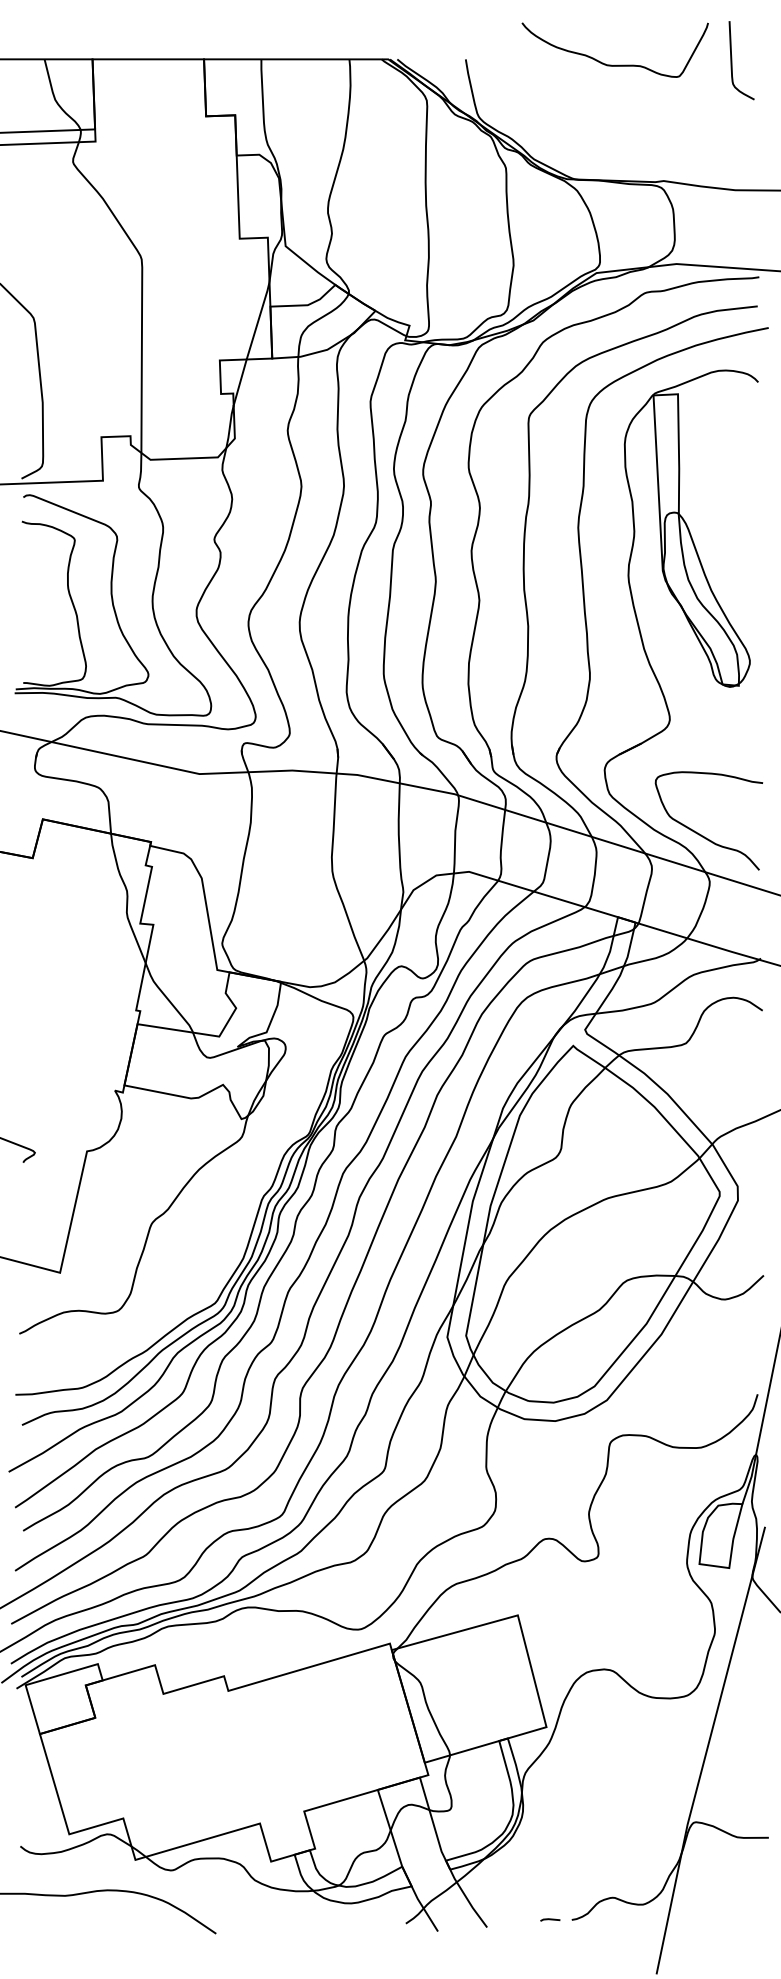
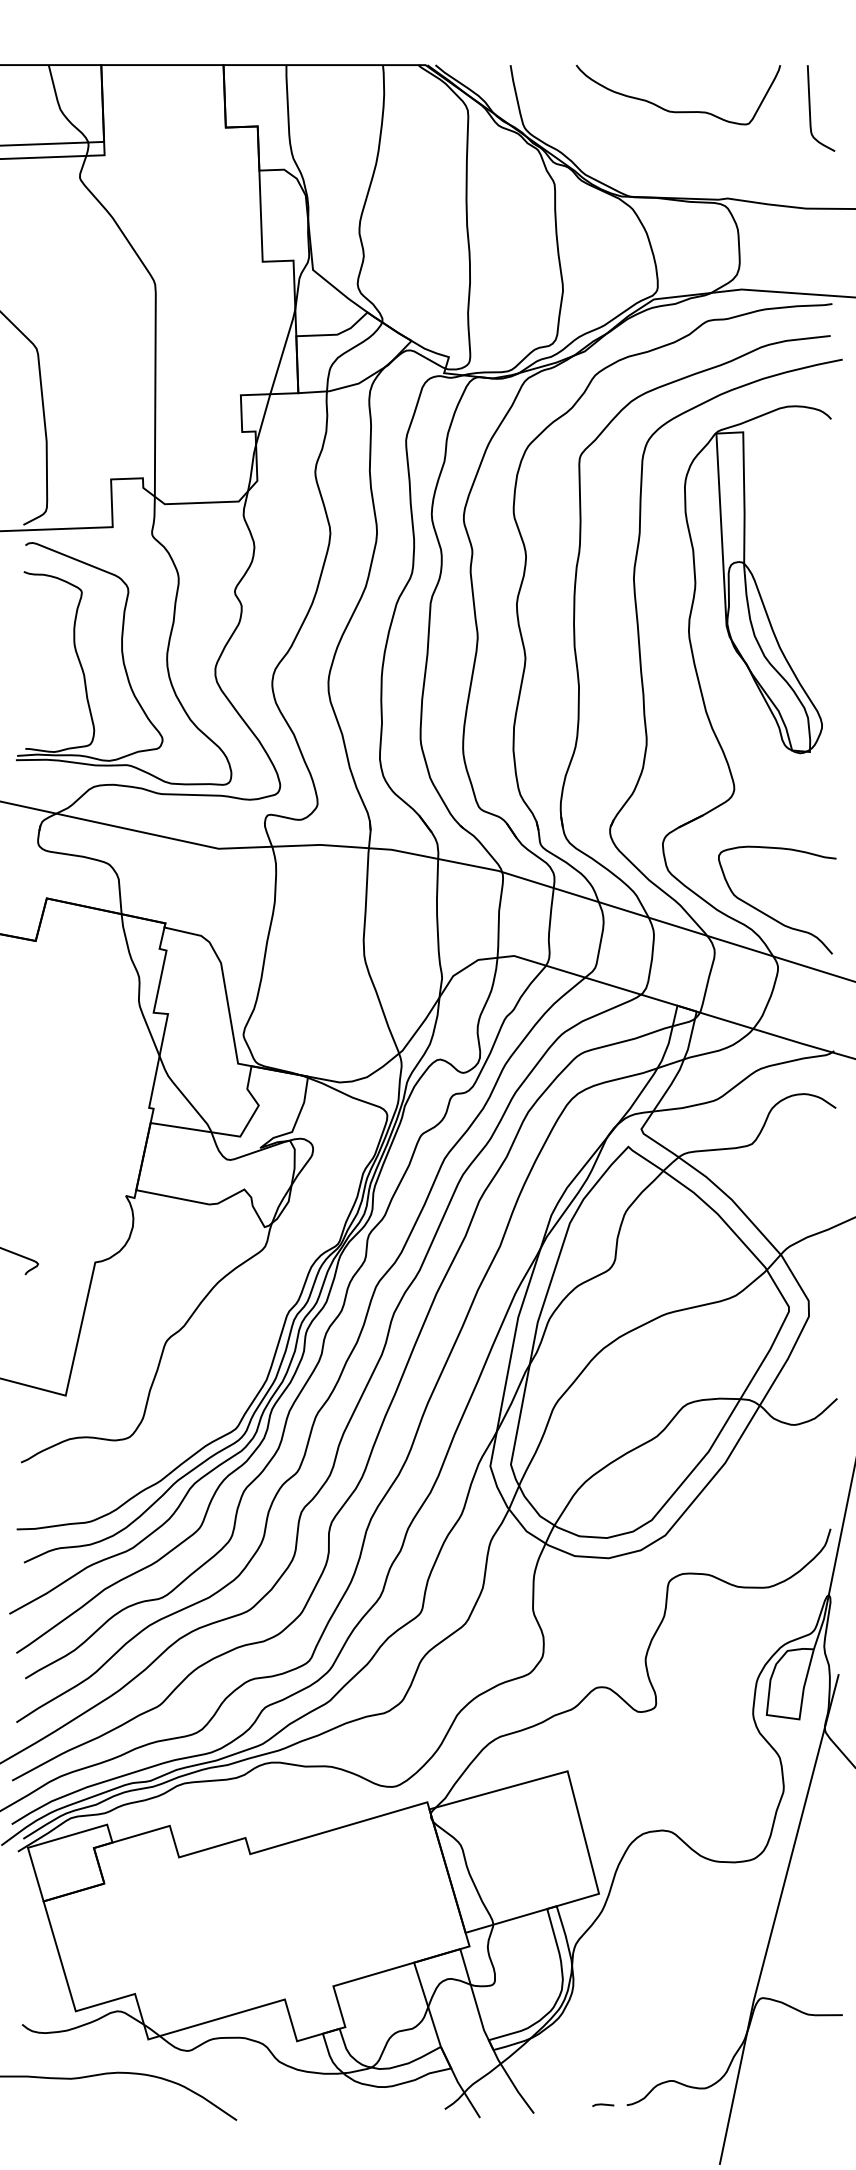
curve: (732, 60) -> (810, 108), moved
curve: (615, 65) -> (678, 111), moved

